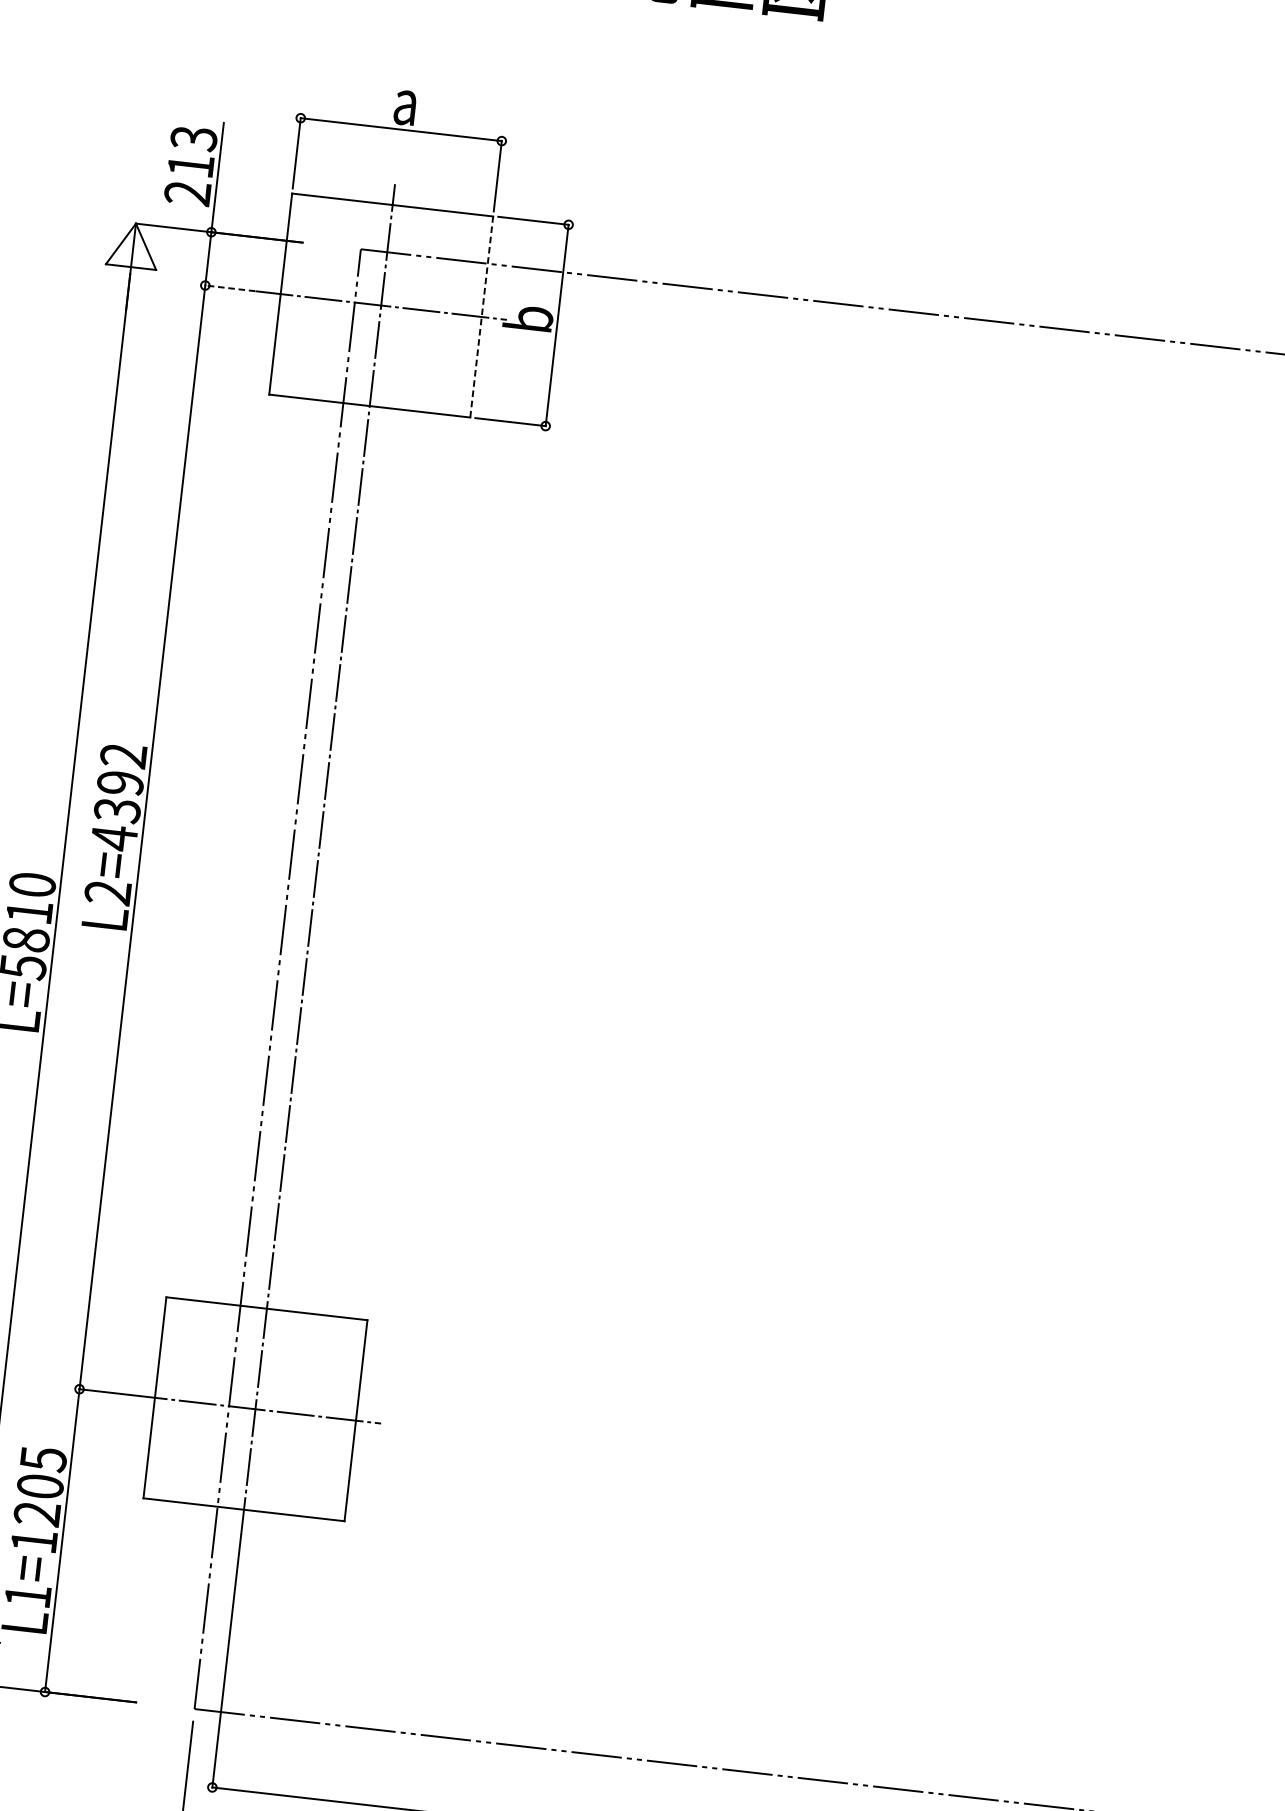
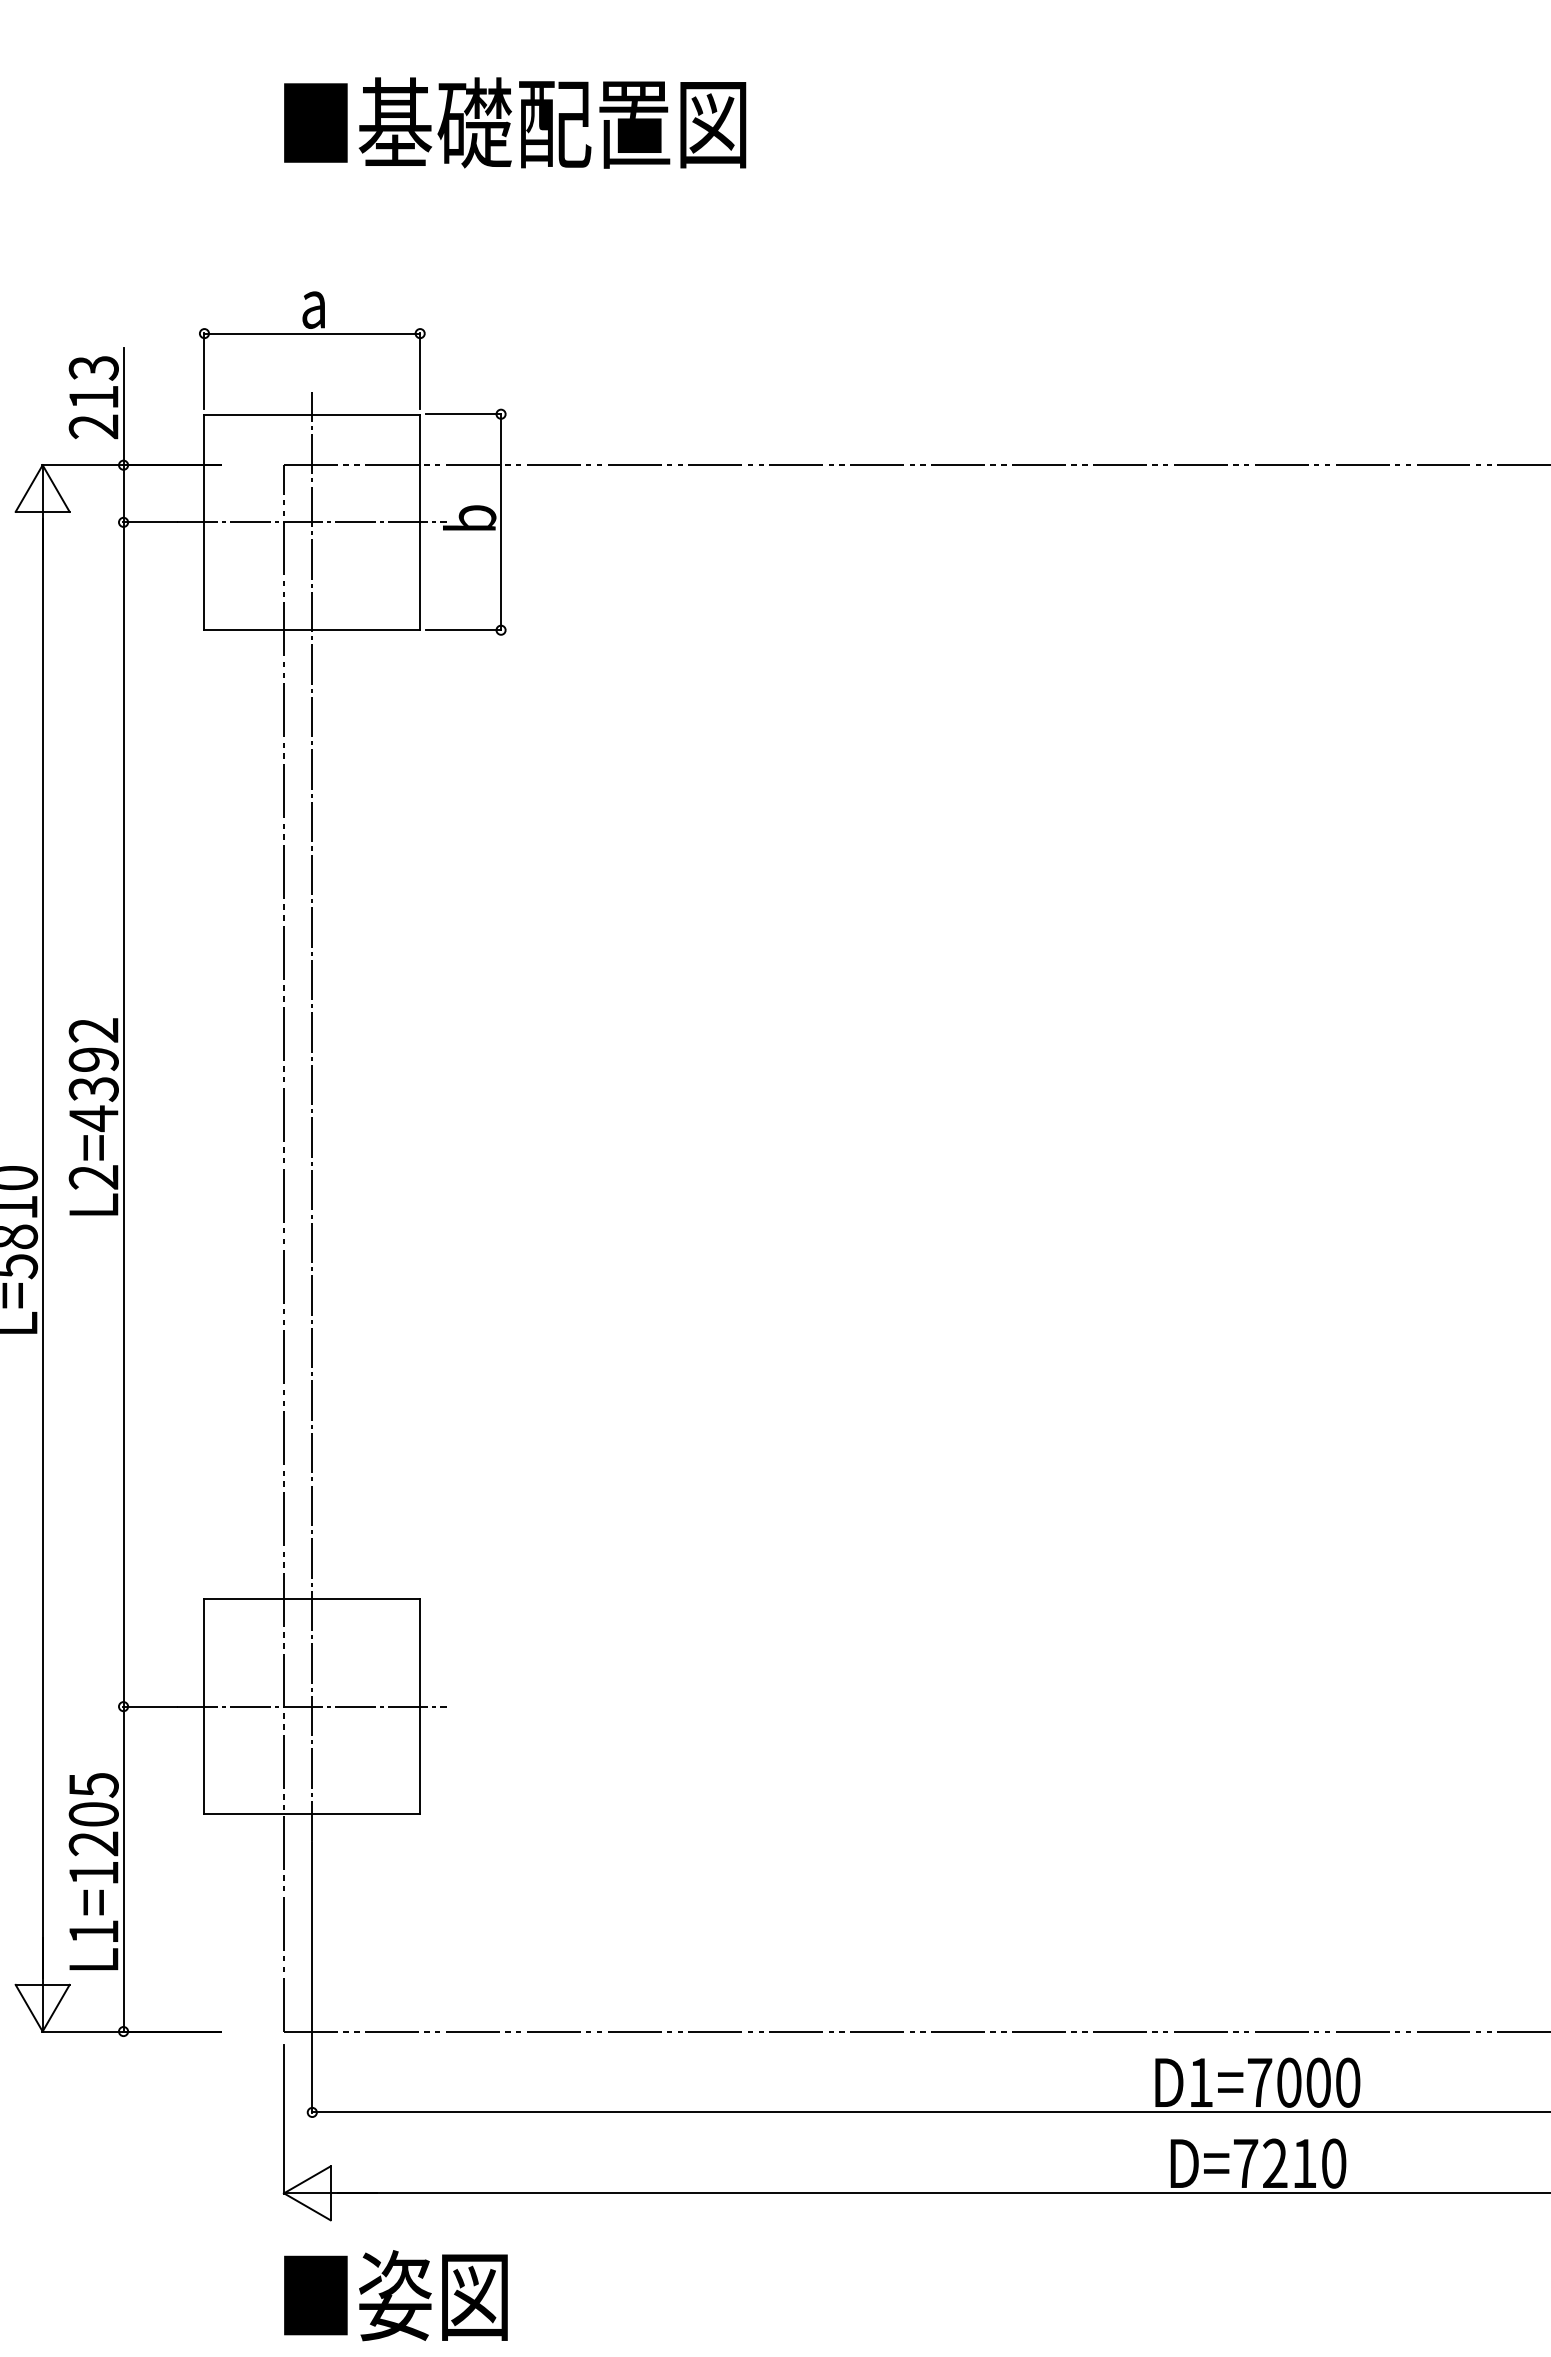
line: (230, 288) -> (150, 522), dashed -> solid
line: (482, 317) -> (420, 522), dashed -> solid

